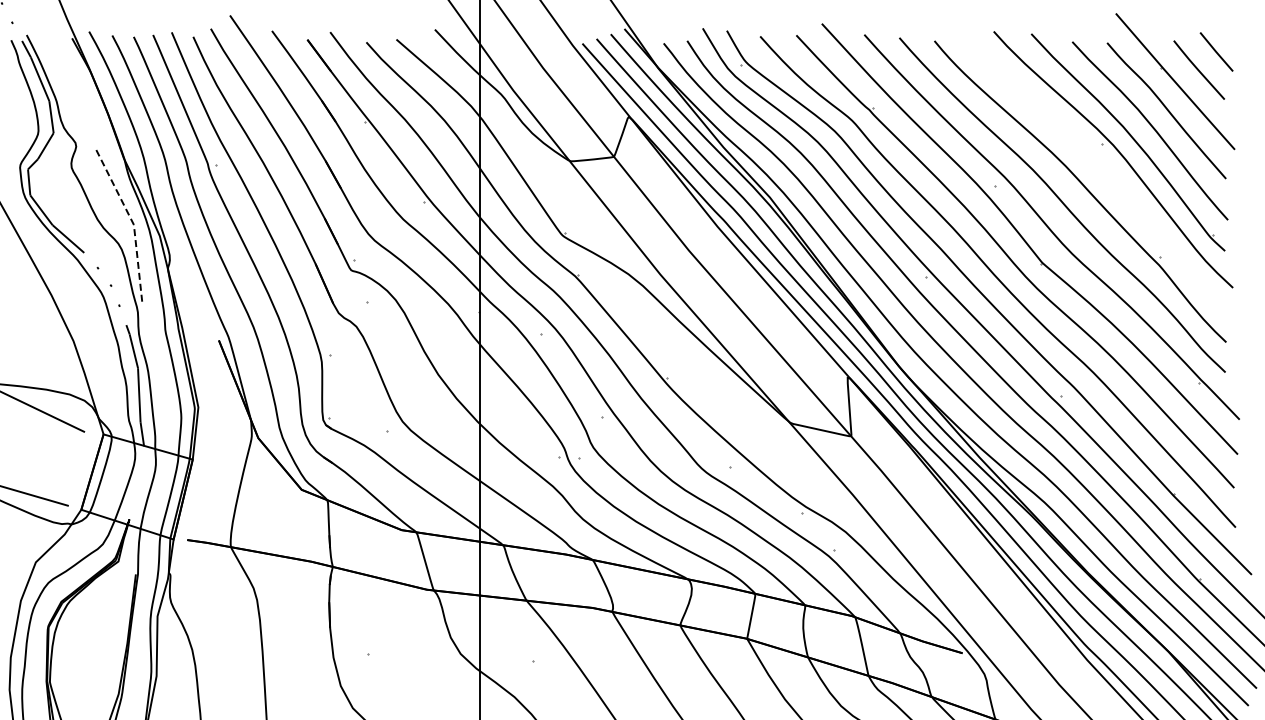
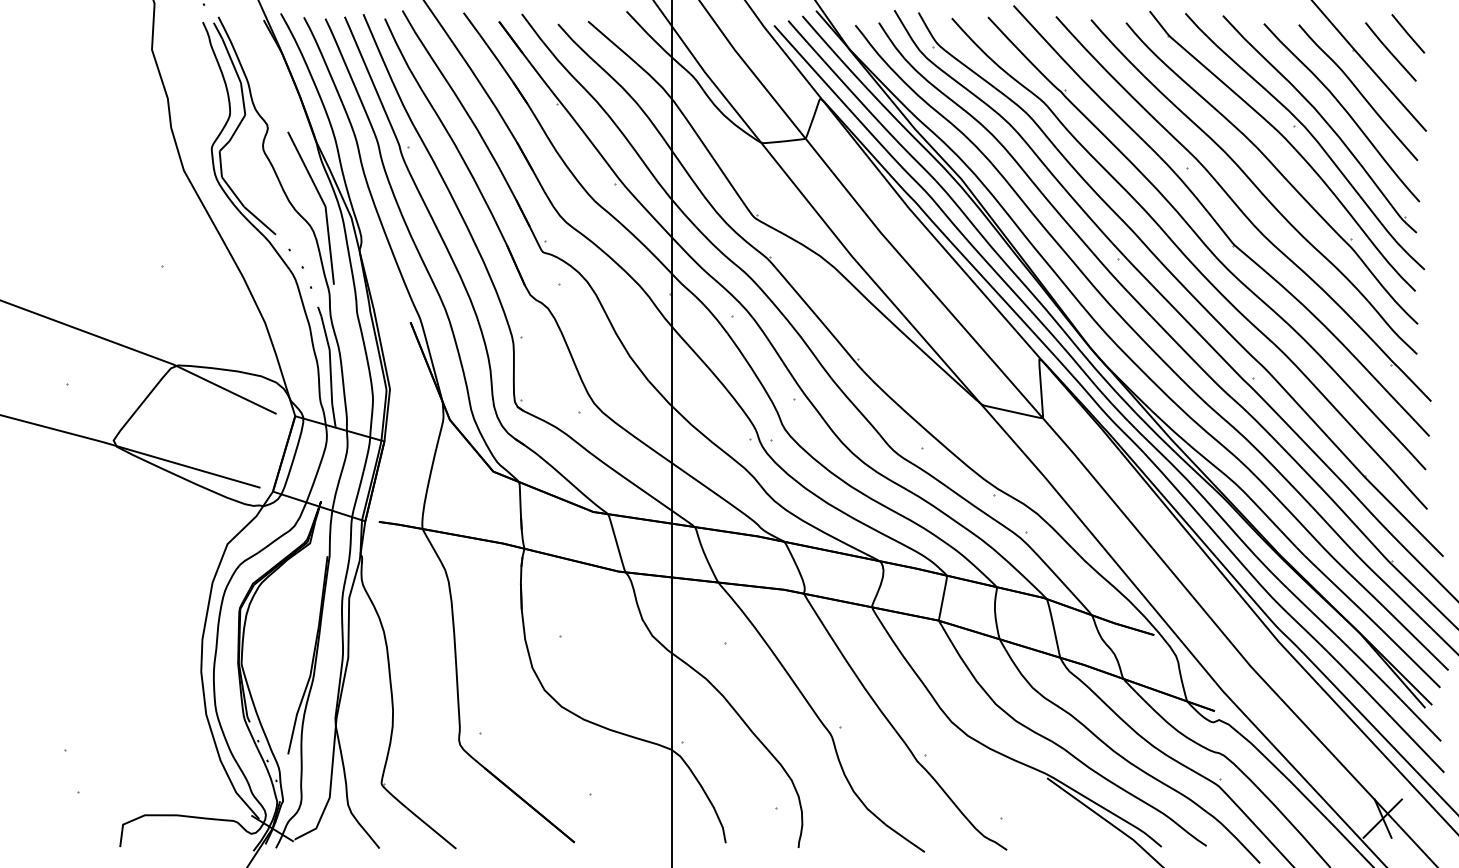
part: (1096, 161) -> (1288, 143), added
line: (132, 222) -> (324, 204), dashed -> solid

